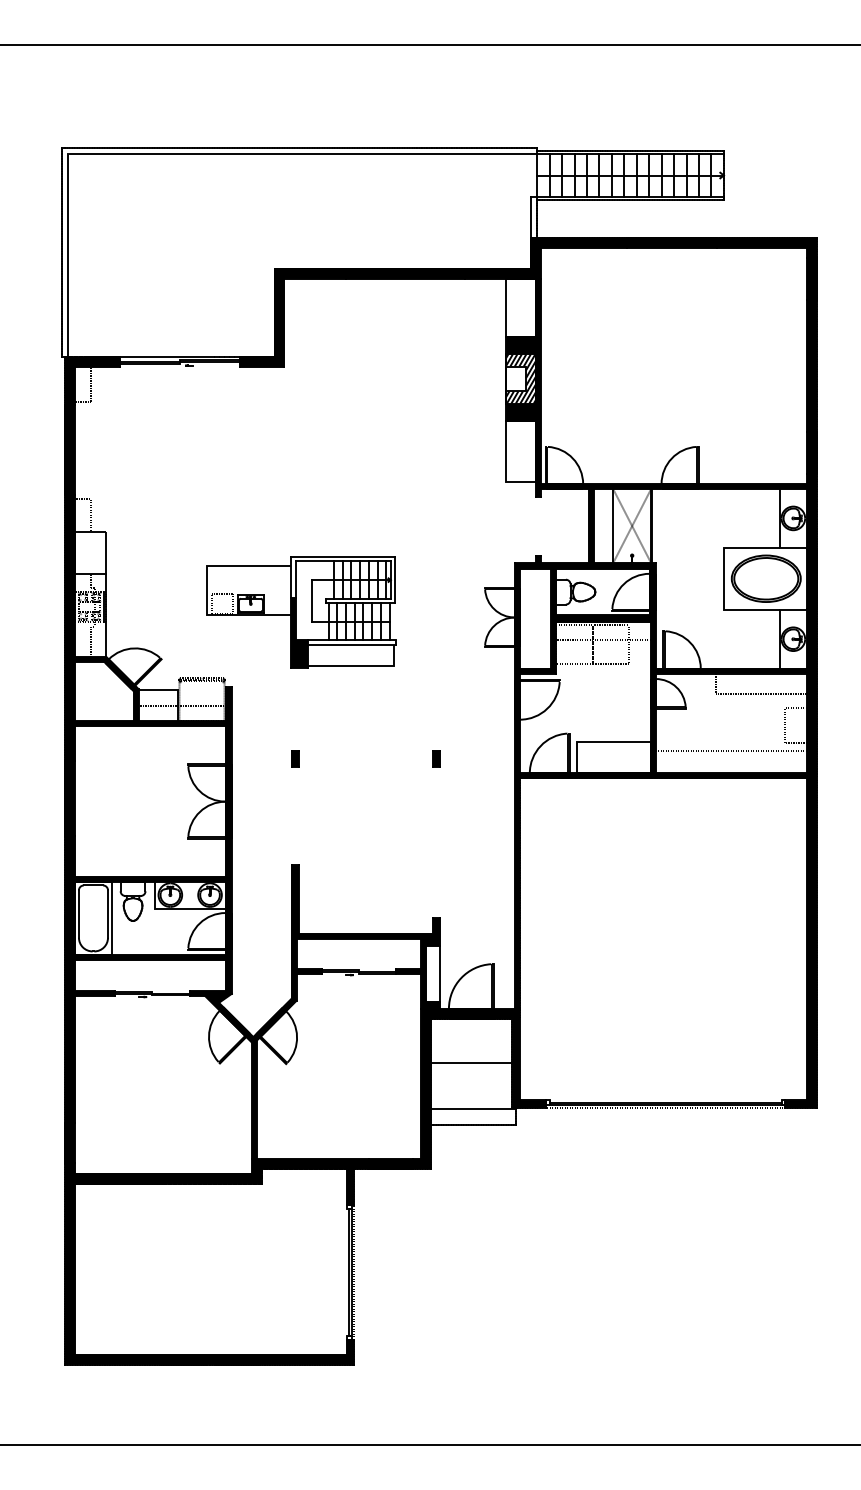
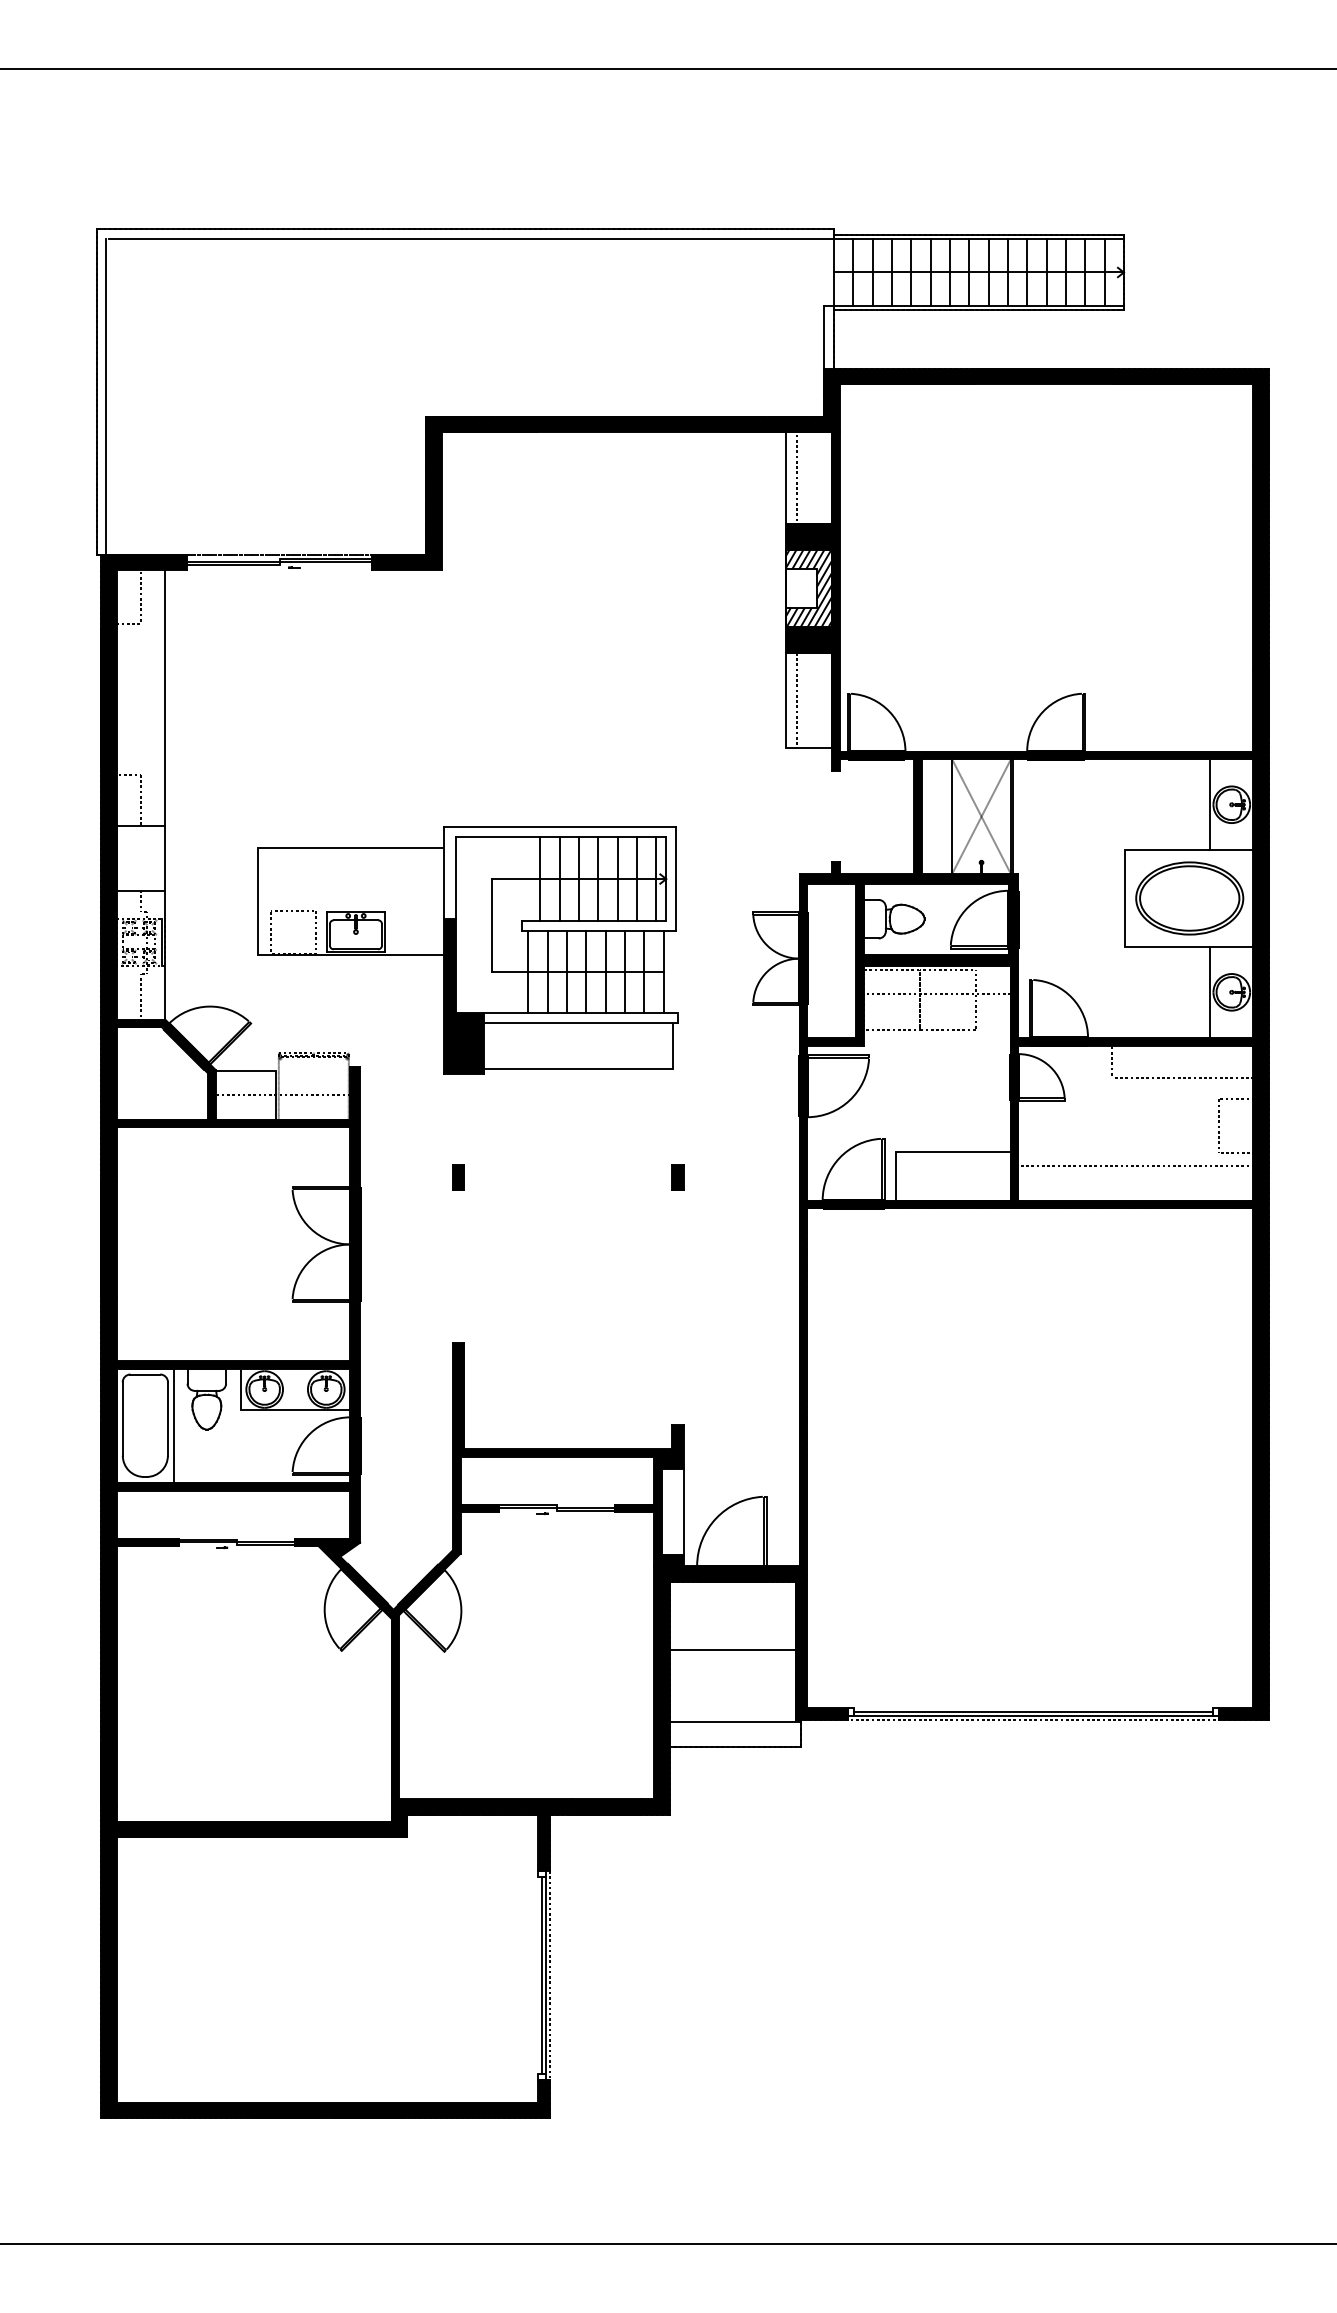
line: (513, 307) -> (797, 477), added
line: (105, 449) -> (164, 697), added
line: (513, 450) -> (797, 699), added
part: (301, 612) -> (468, 950), size x1.43

